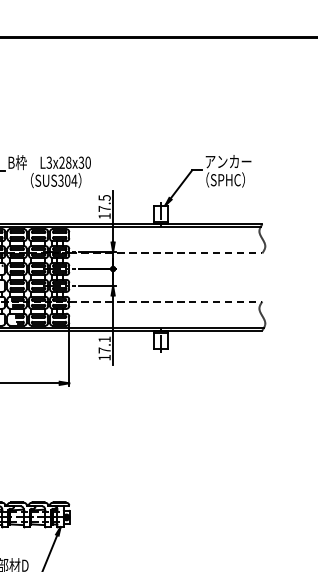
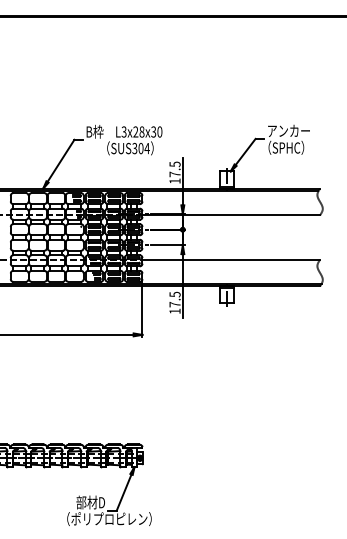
line: (166, 253) -> (231, 215), dashed -> solid
line: (166, 301) -> (231, 259), dashed -> solid
text: (104, 339) -> (174, 294), 17.1 -> 17.5

